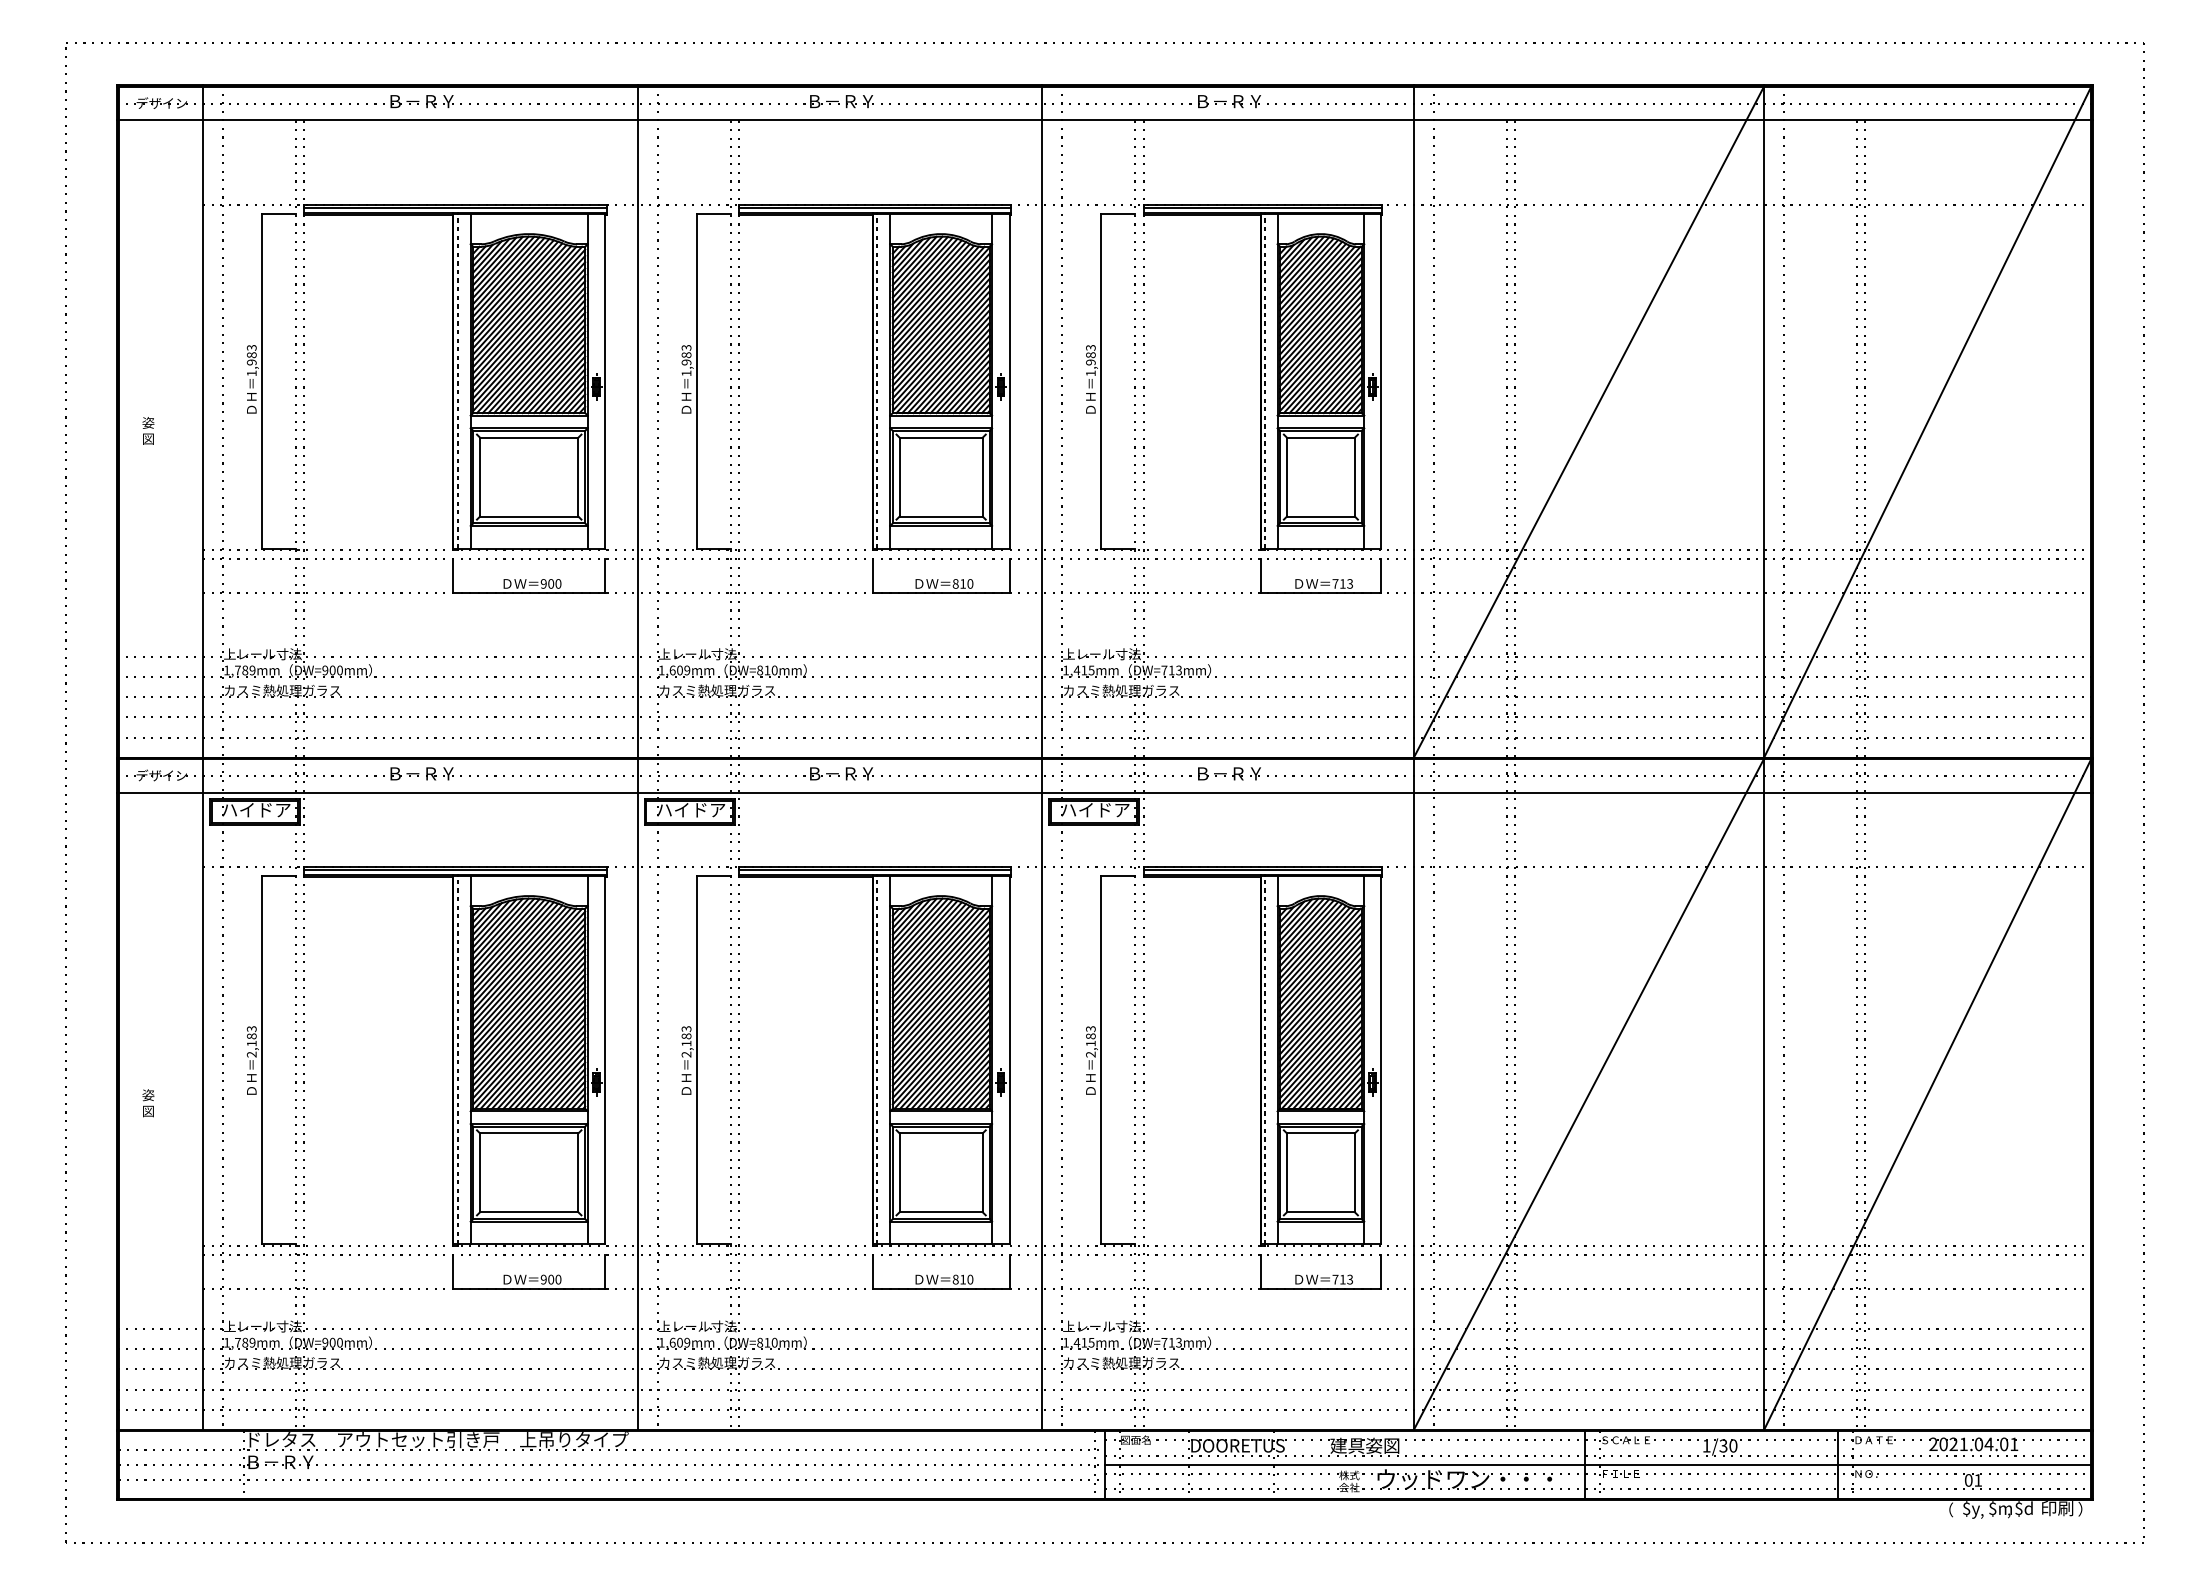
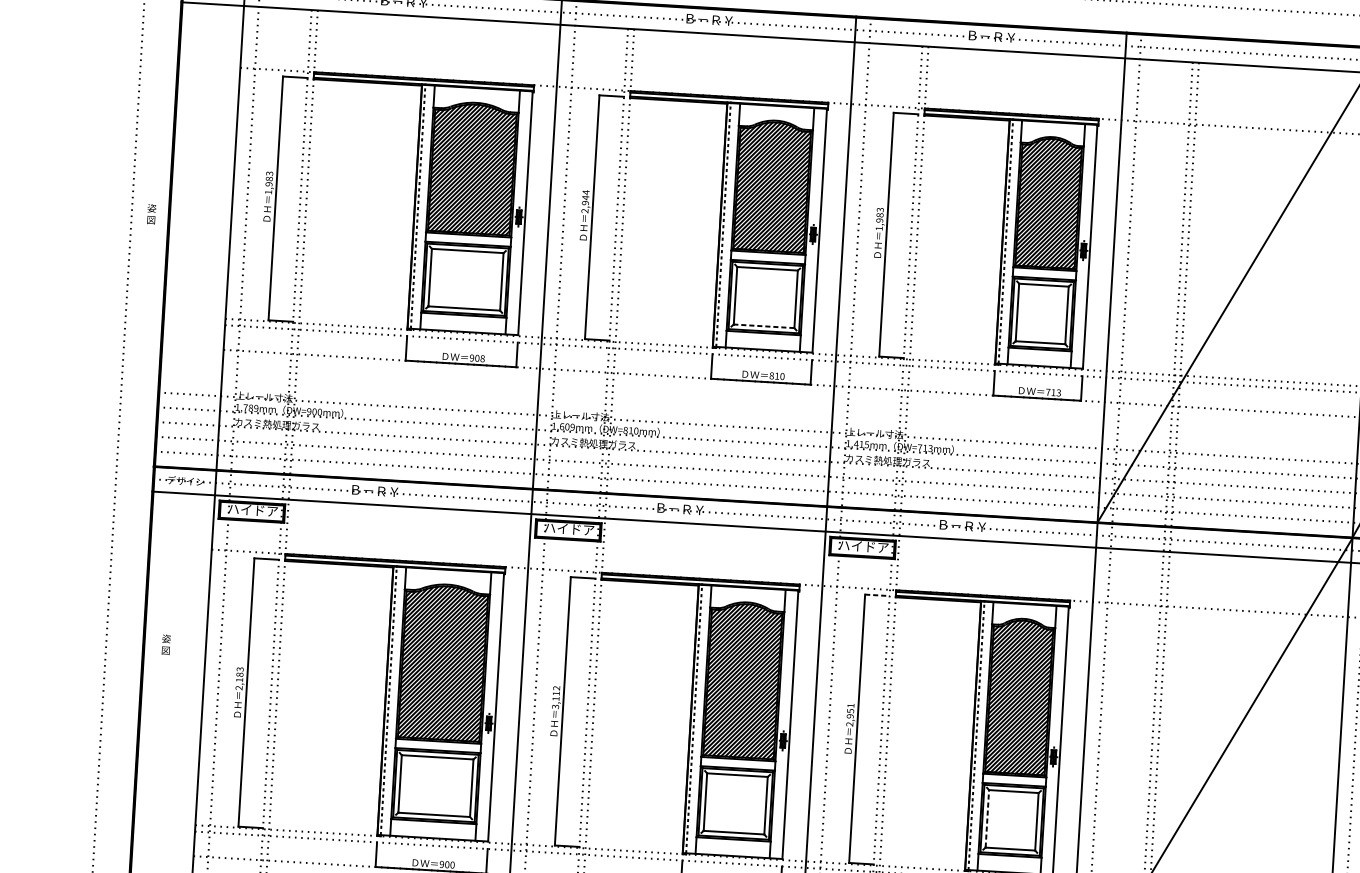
text: (686, 360) -> (585, 201), 1,983 -> 2,944
text: (148, 430) -> (151, 213), moved
line: (941, 516) -> (764, 326), solid -> dashed
text: (558, 583) -> (482, 358), 900 -> 908
line: (1118, 875) -> (877, 595), solid -> dashed
text: (1090, 1036) -> (850, 711), 2,183 -> 2,951
text: (686, 1041) -> (556, 697), 2,183 -> 3,112
text: (148, 1103) -> (166, 644), moved
line: (1286, 1172) -> (987, 818), solid -> dashed

